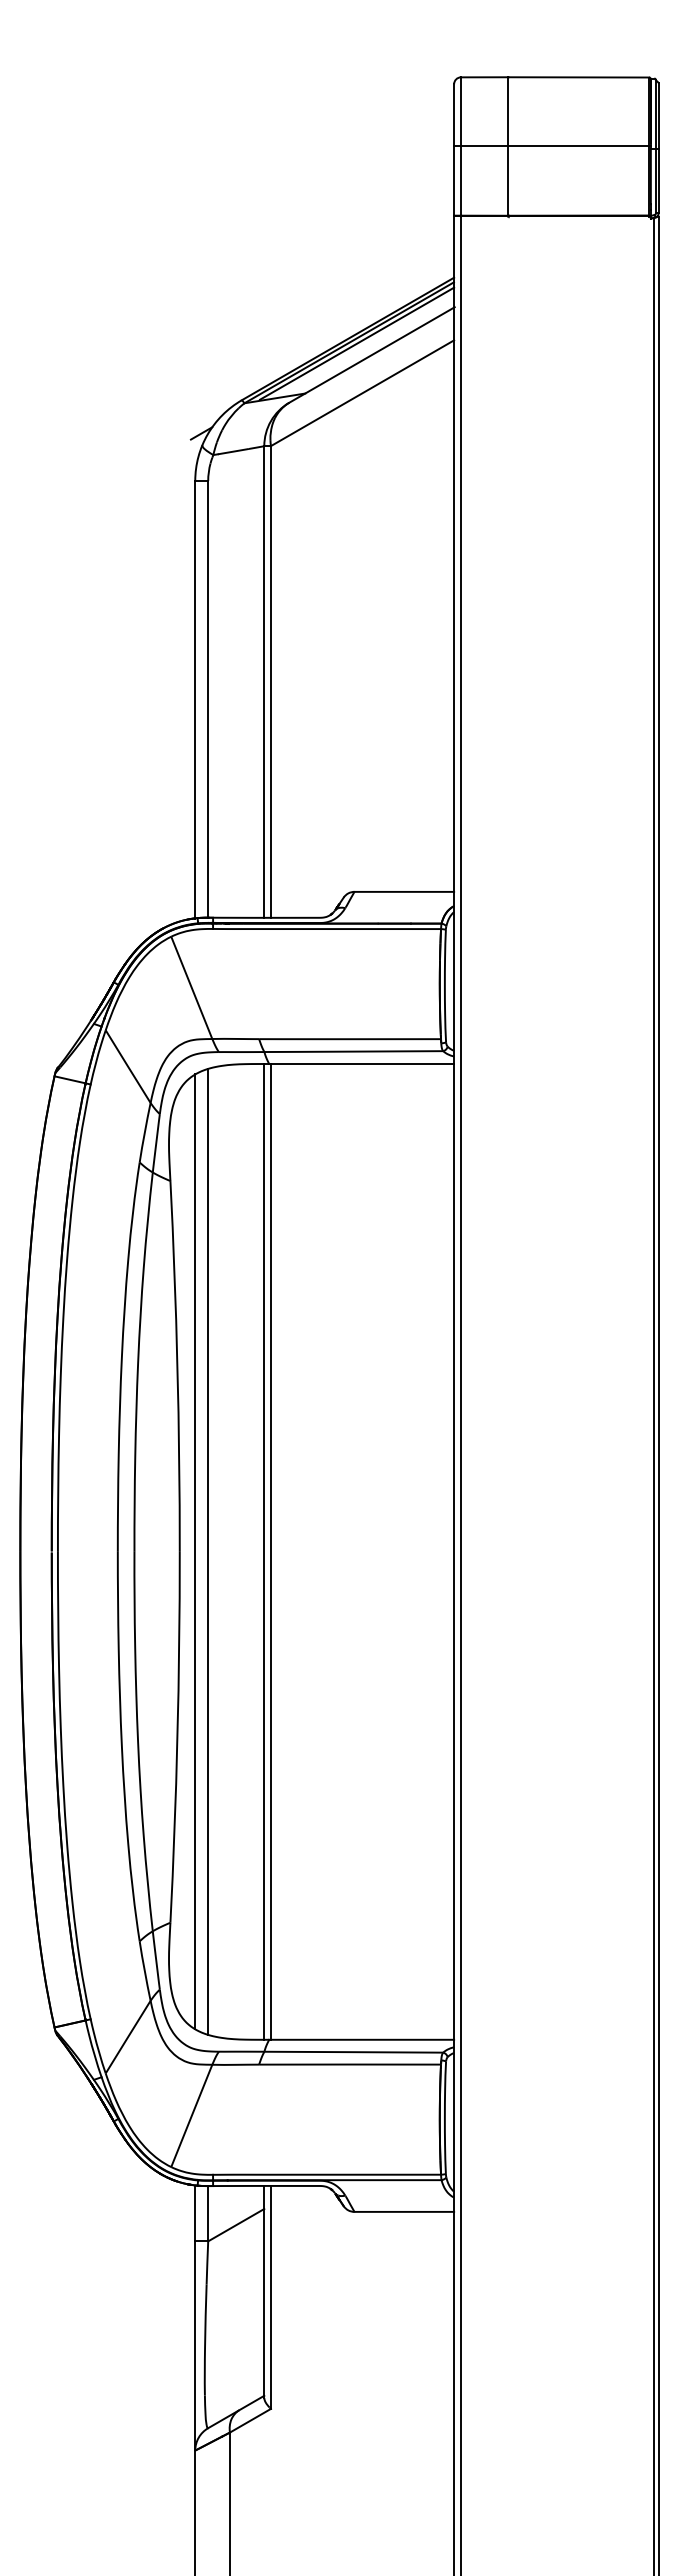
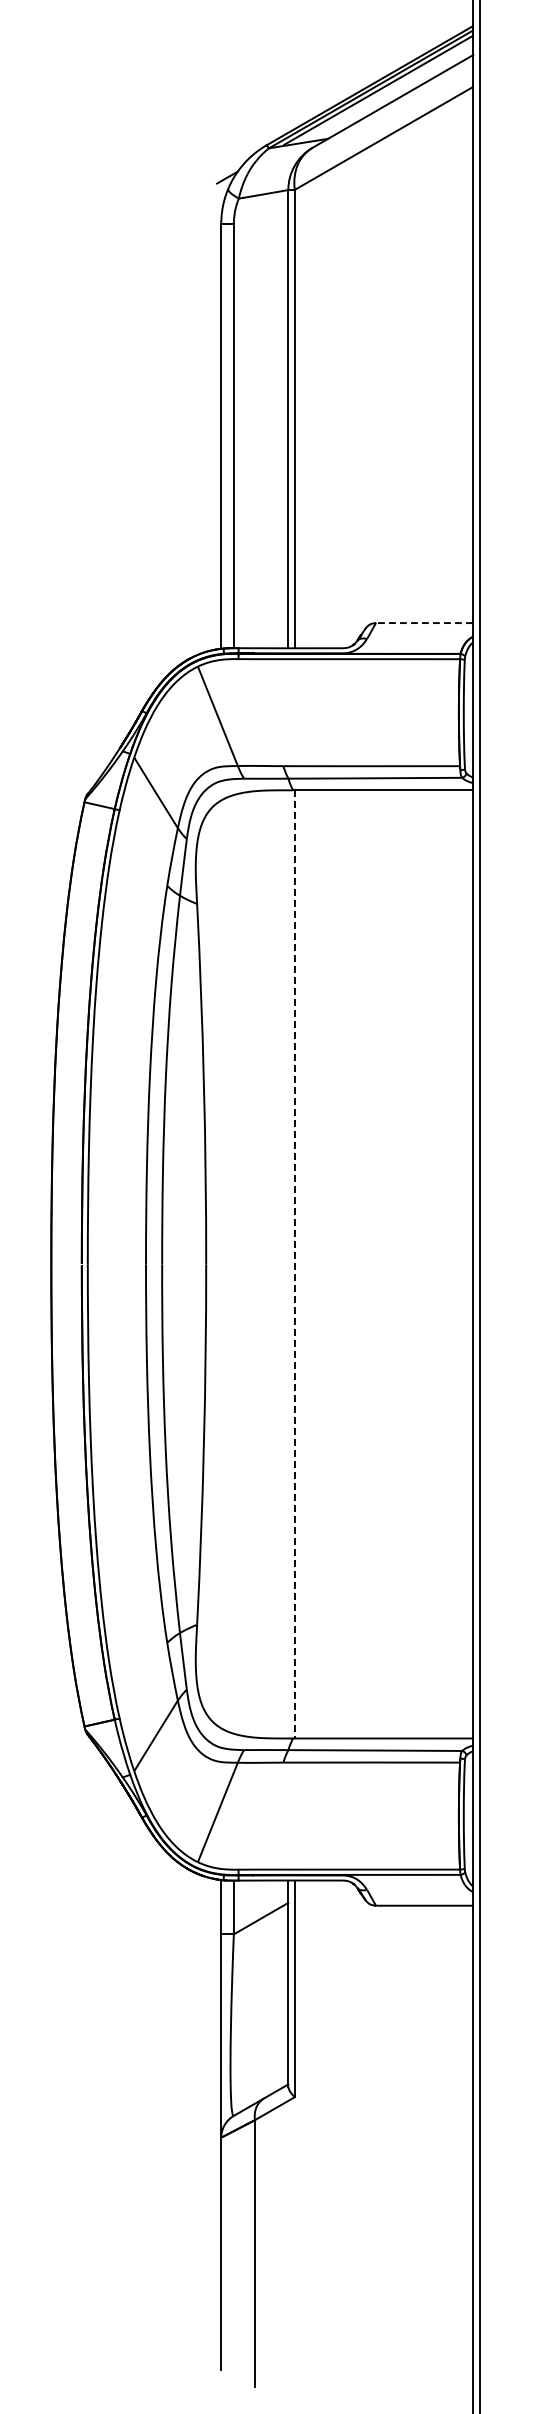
line: (404, 891) -> (424, 622), solid -> dashed
line: (195, 1551) -> (221, 1264), removed
line: (208, 1551) -> (234, 1264), removed
line: (264, 1551) -> (288, 1264), removed
line: (271, 1551) -> (295, 1264), solid -> dashed

